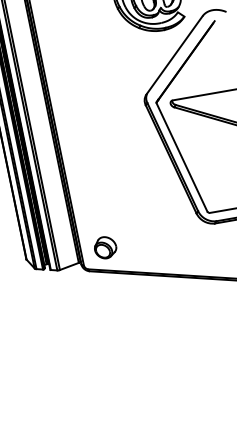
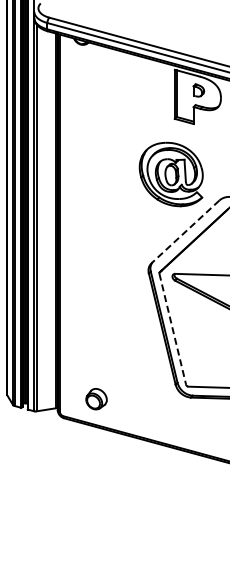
line: (174, 55) -> (185, 232), solid -> dashed
line: (181, 157) -> (172, 329), solid -> dashed
part: (105, 248) -> (96, 399), moved

